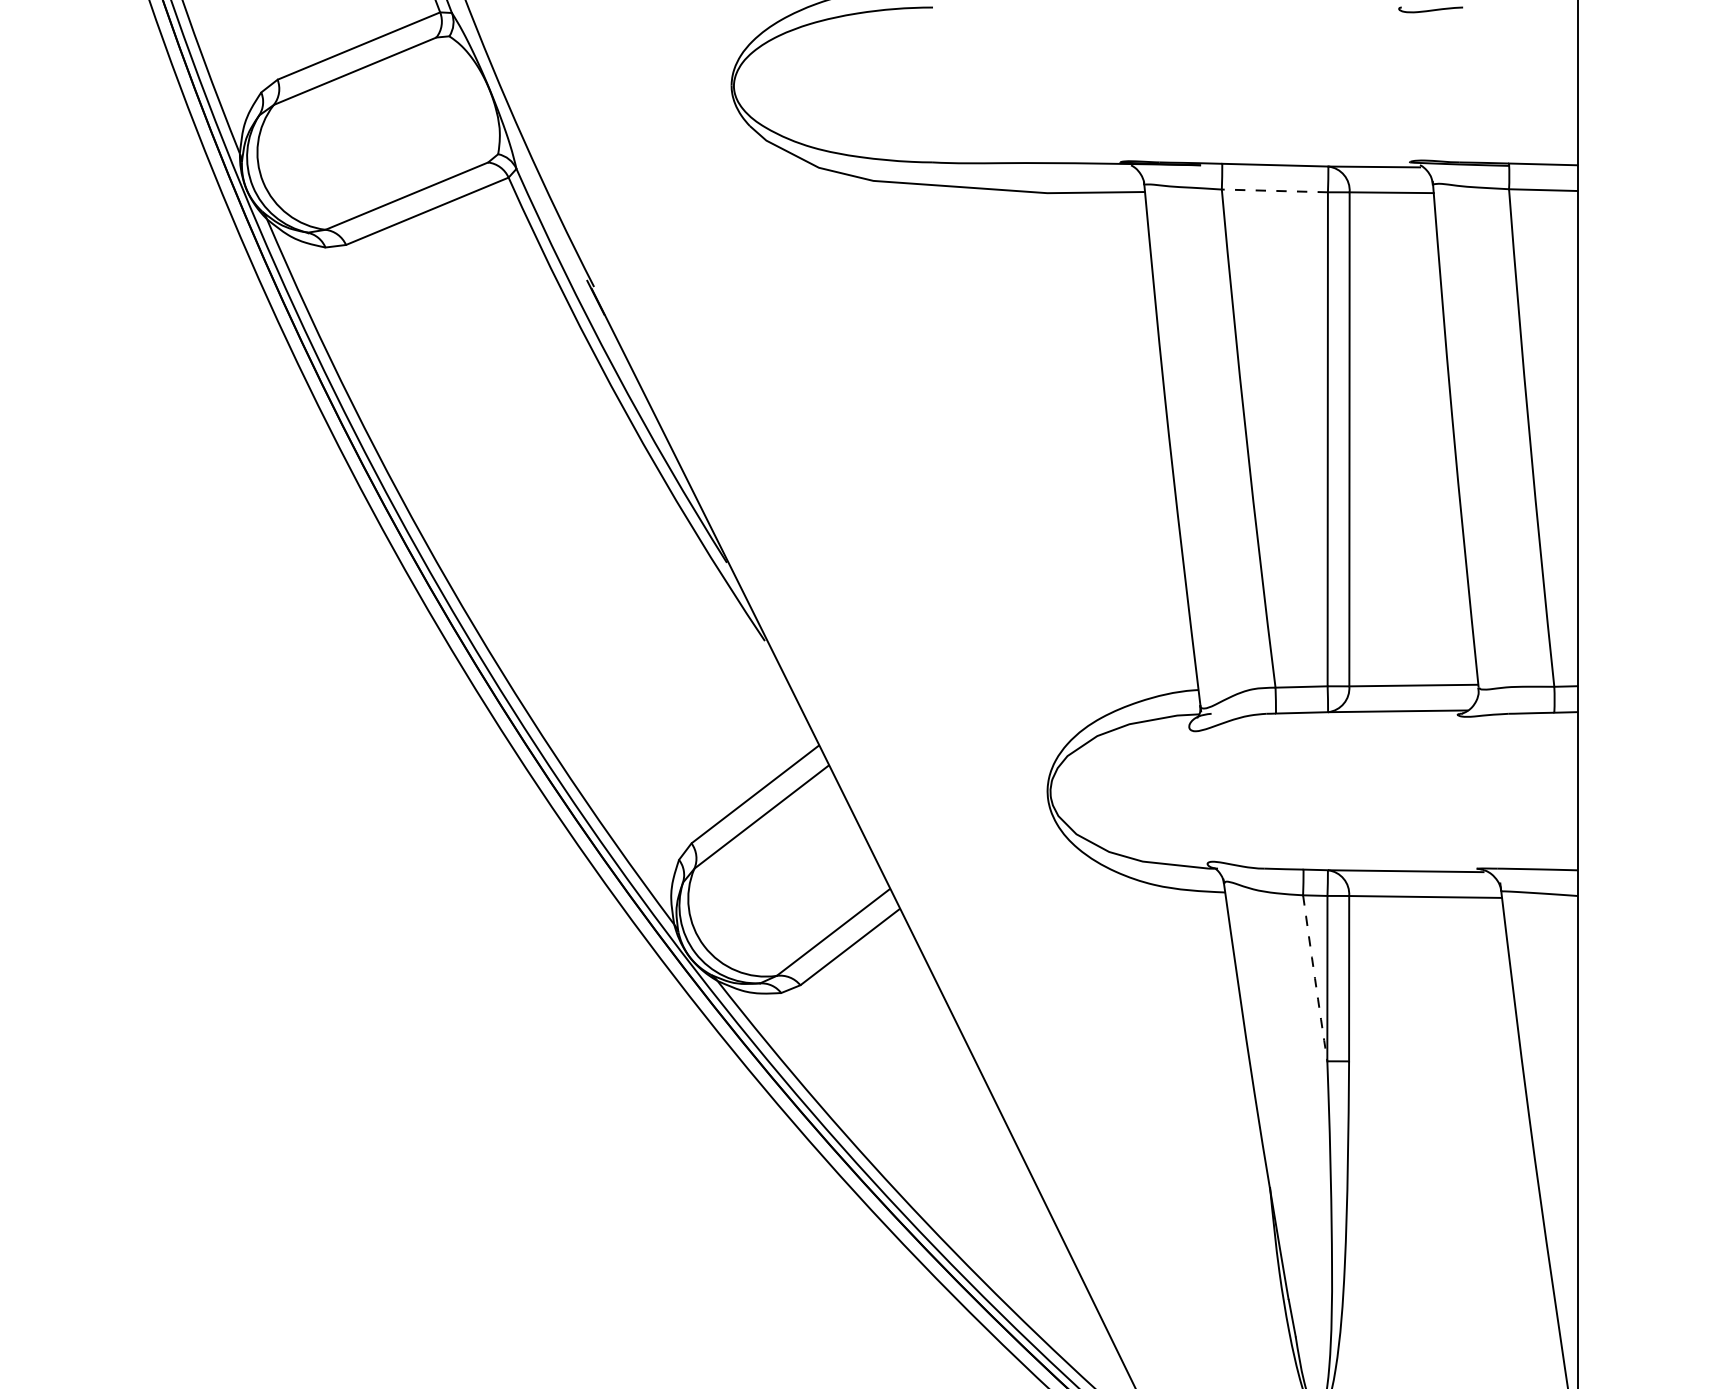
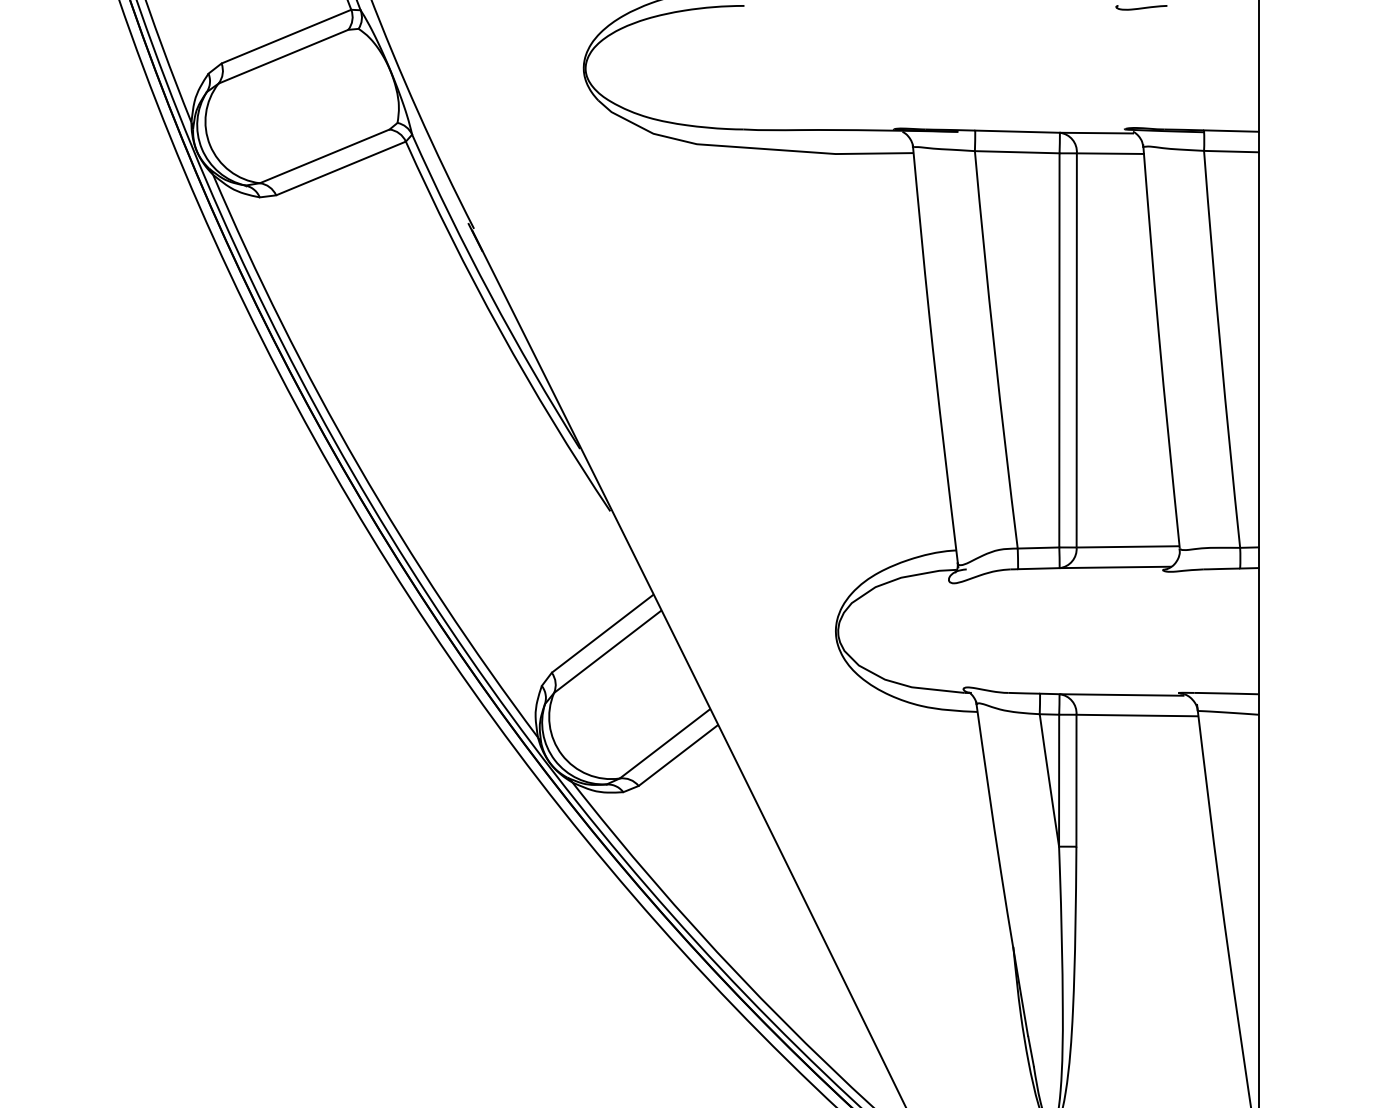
line: (1273, 191) -> (1016, 152), dashed -> solid
arc: (1315, 978) -> (1049, 780), dashed -> solid

